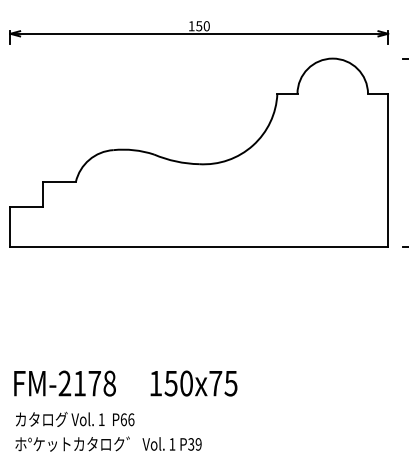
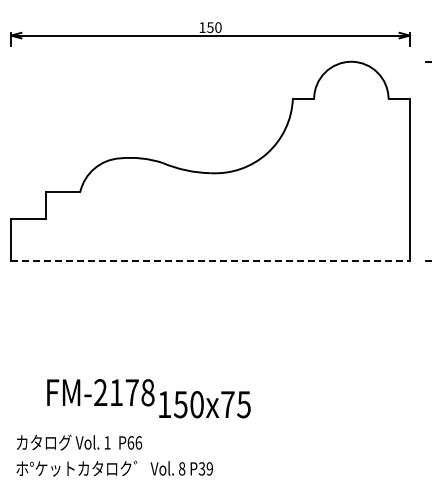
line: (200, 247) -> (211, 261), solid -> dashed
text: (64, 383) -> (100, 392), moved
text: (172, 444) -> (182, 468), 1 -> 8

